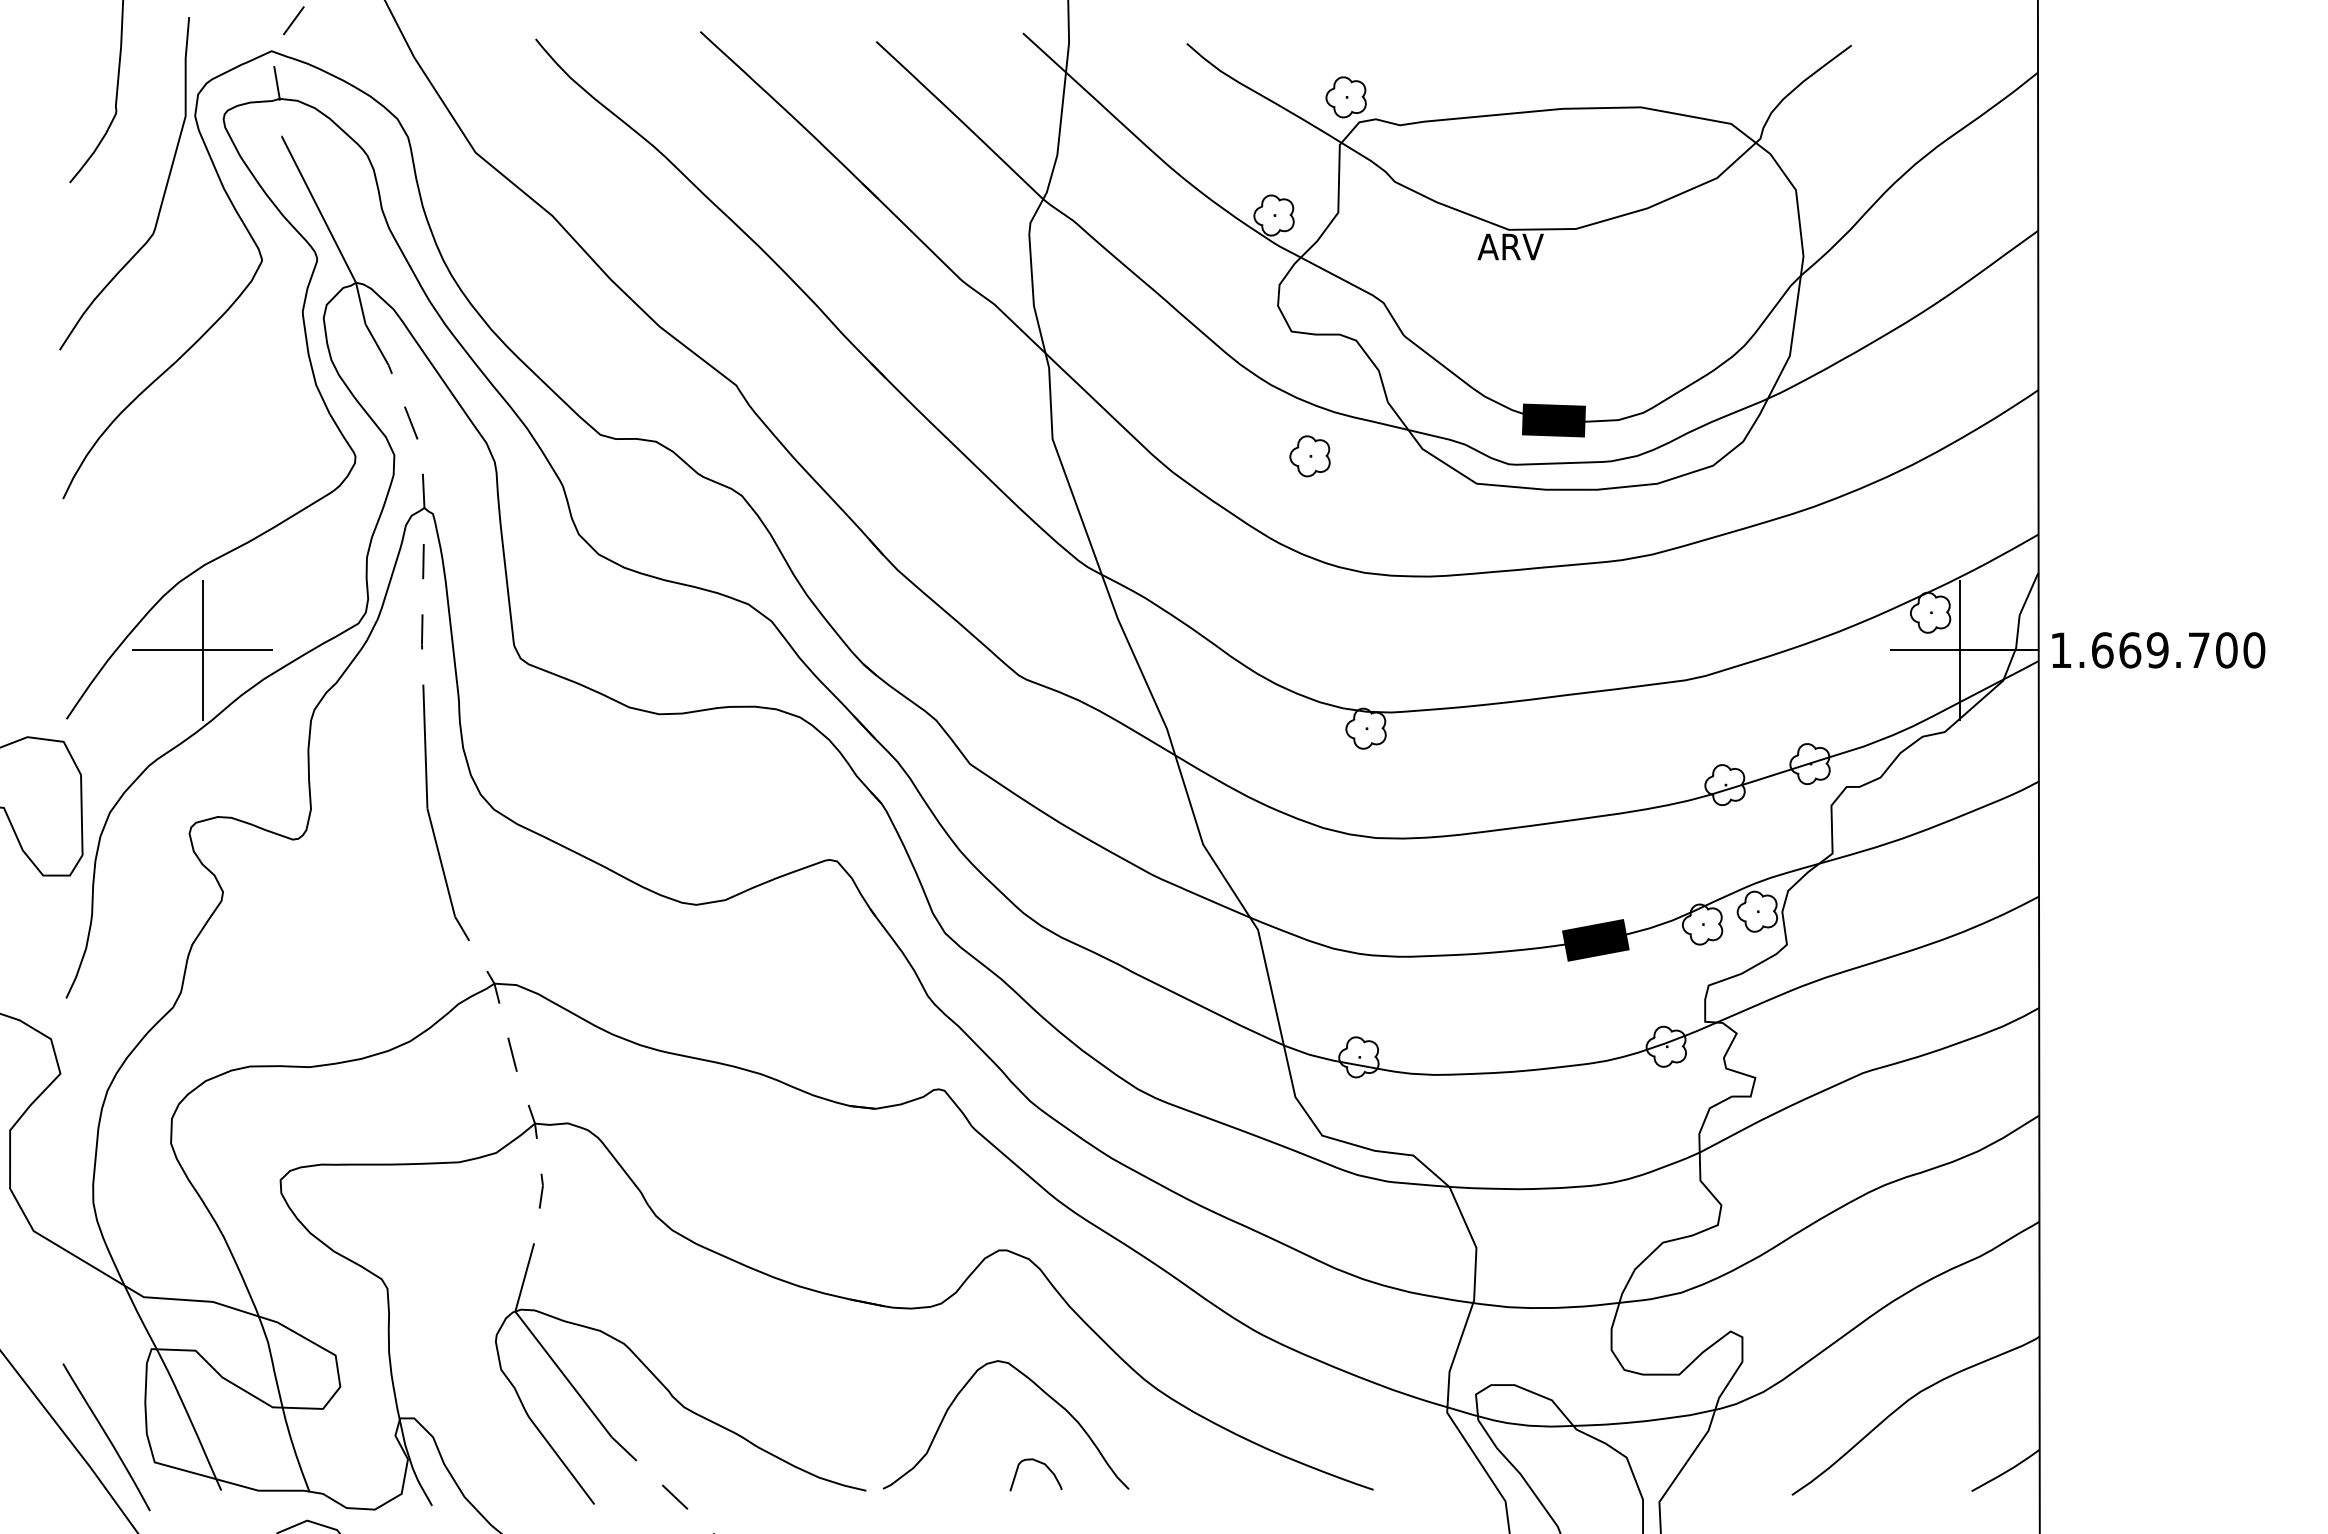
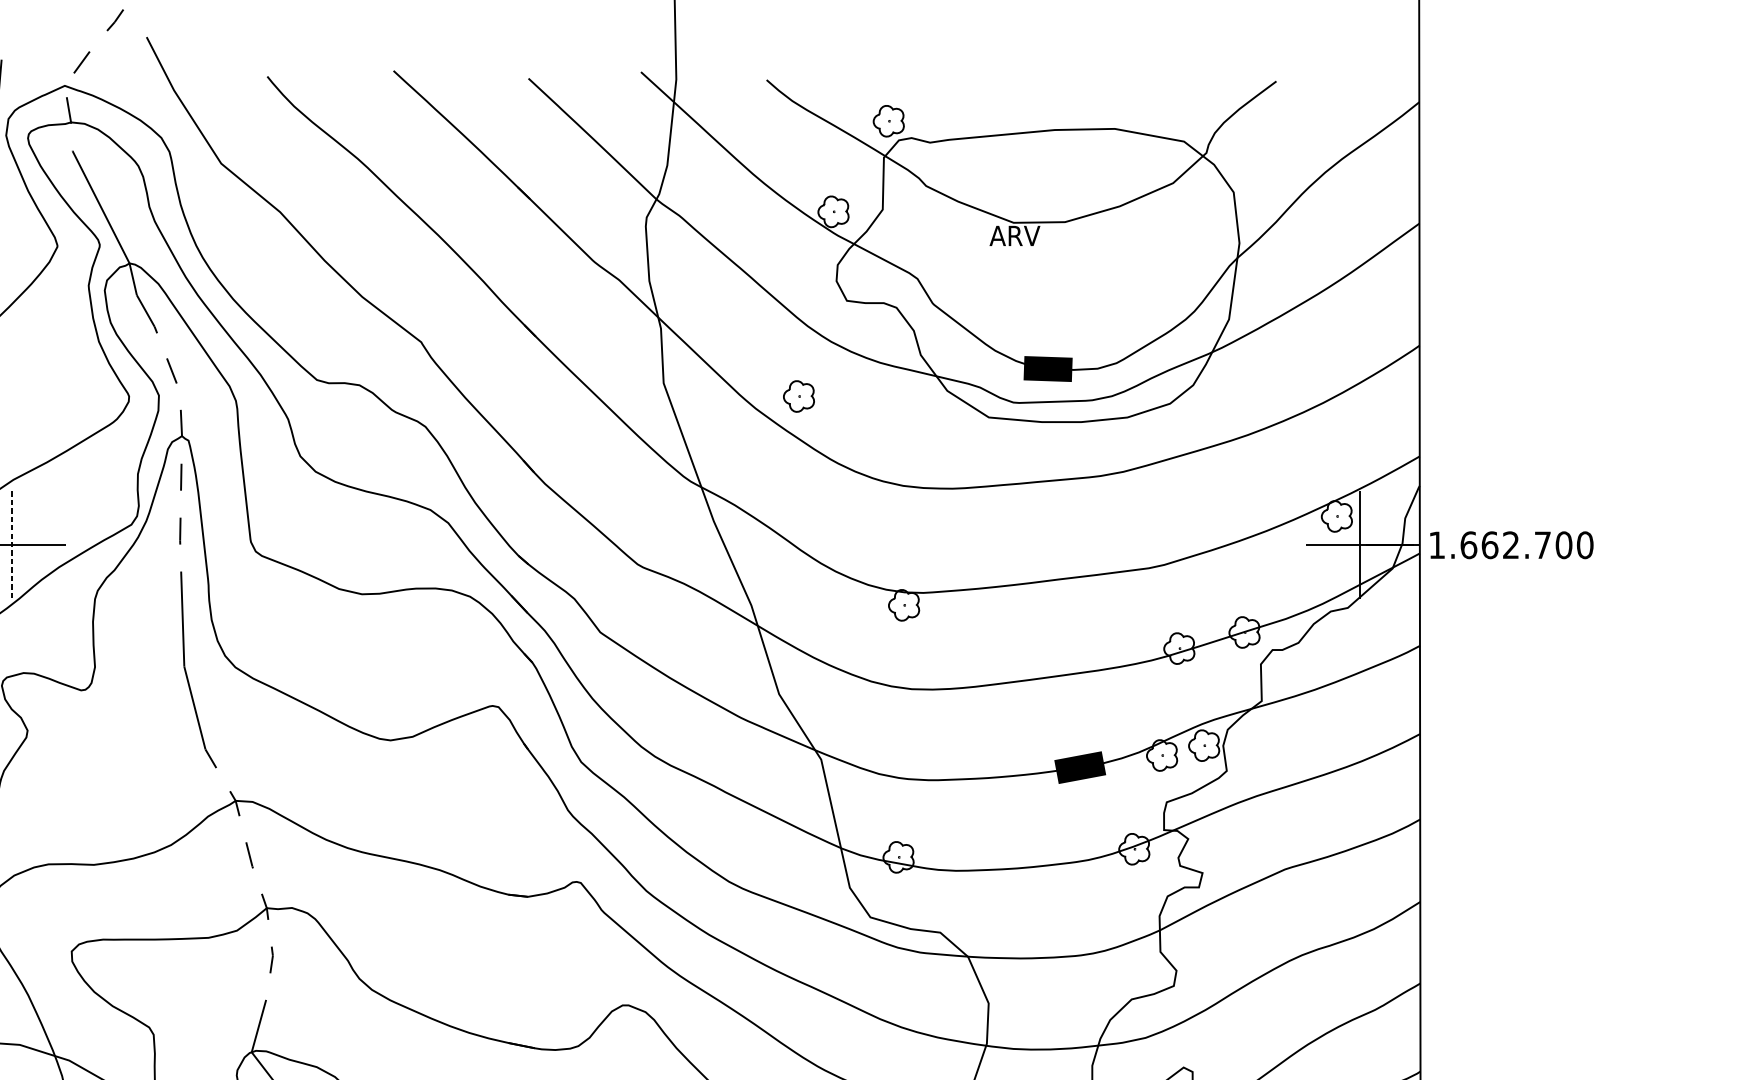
part: (1309, 456) -> (798, 396), moved
line: (202, 650) -> (11, 545), solid -> dashed
text: (2157, 650) -> (1510, 545), 1.669.700 -> 1.662.700

